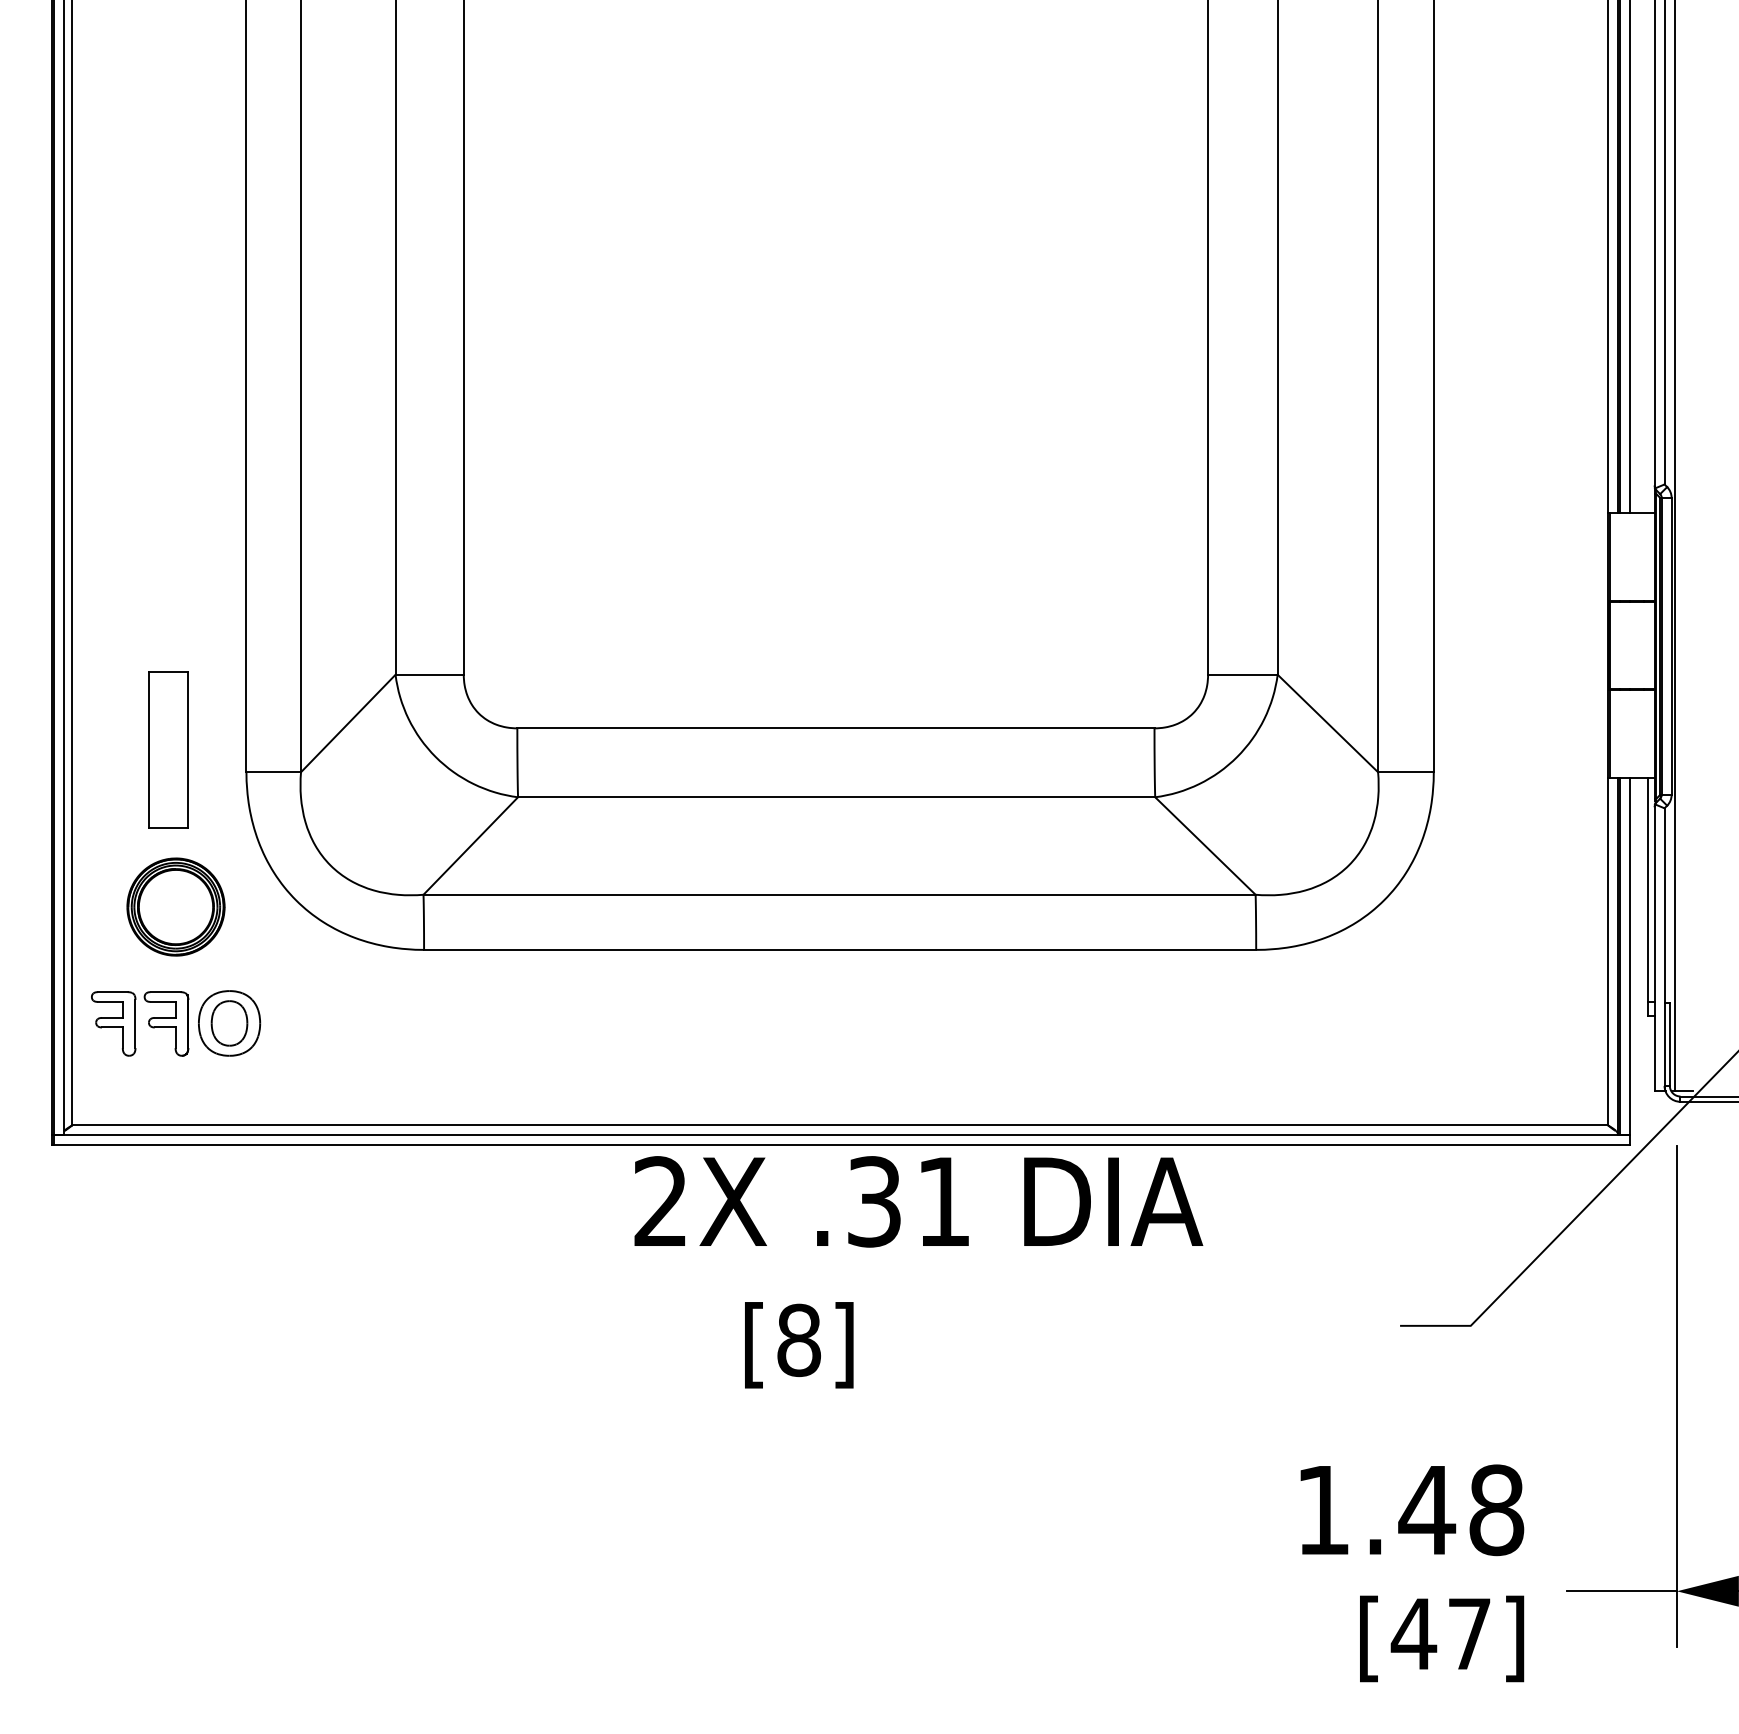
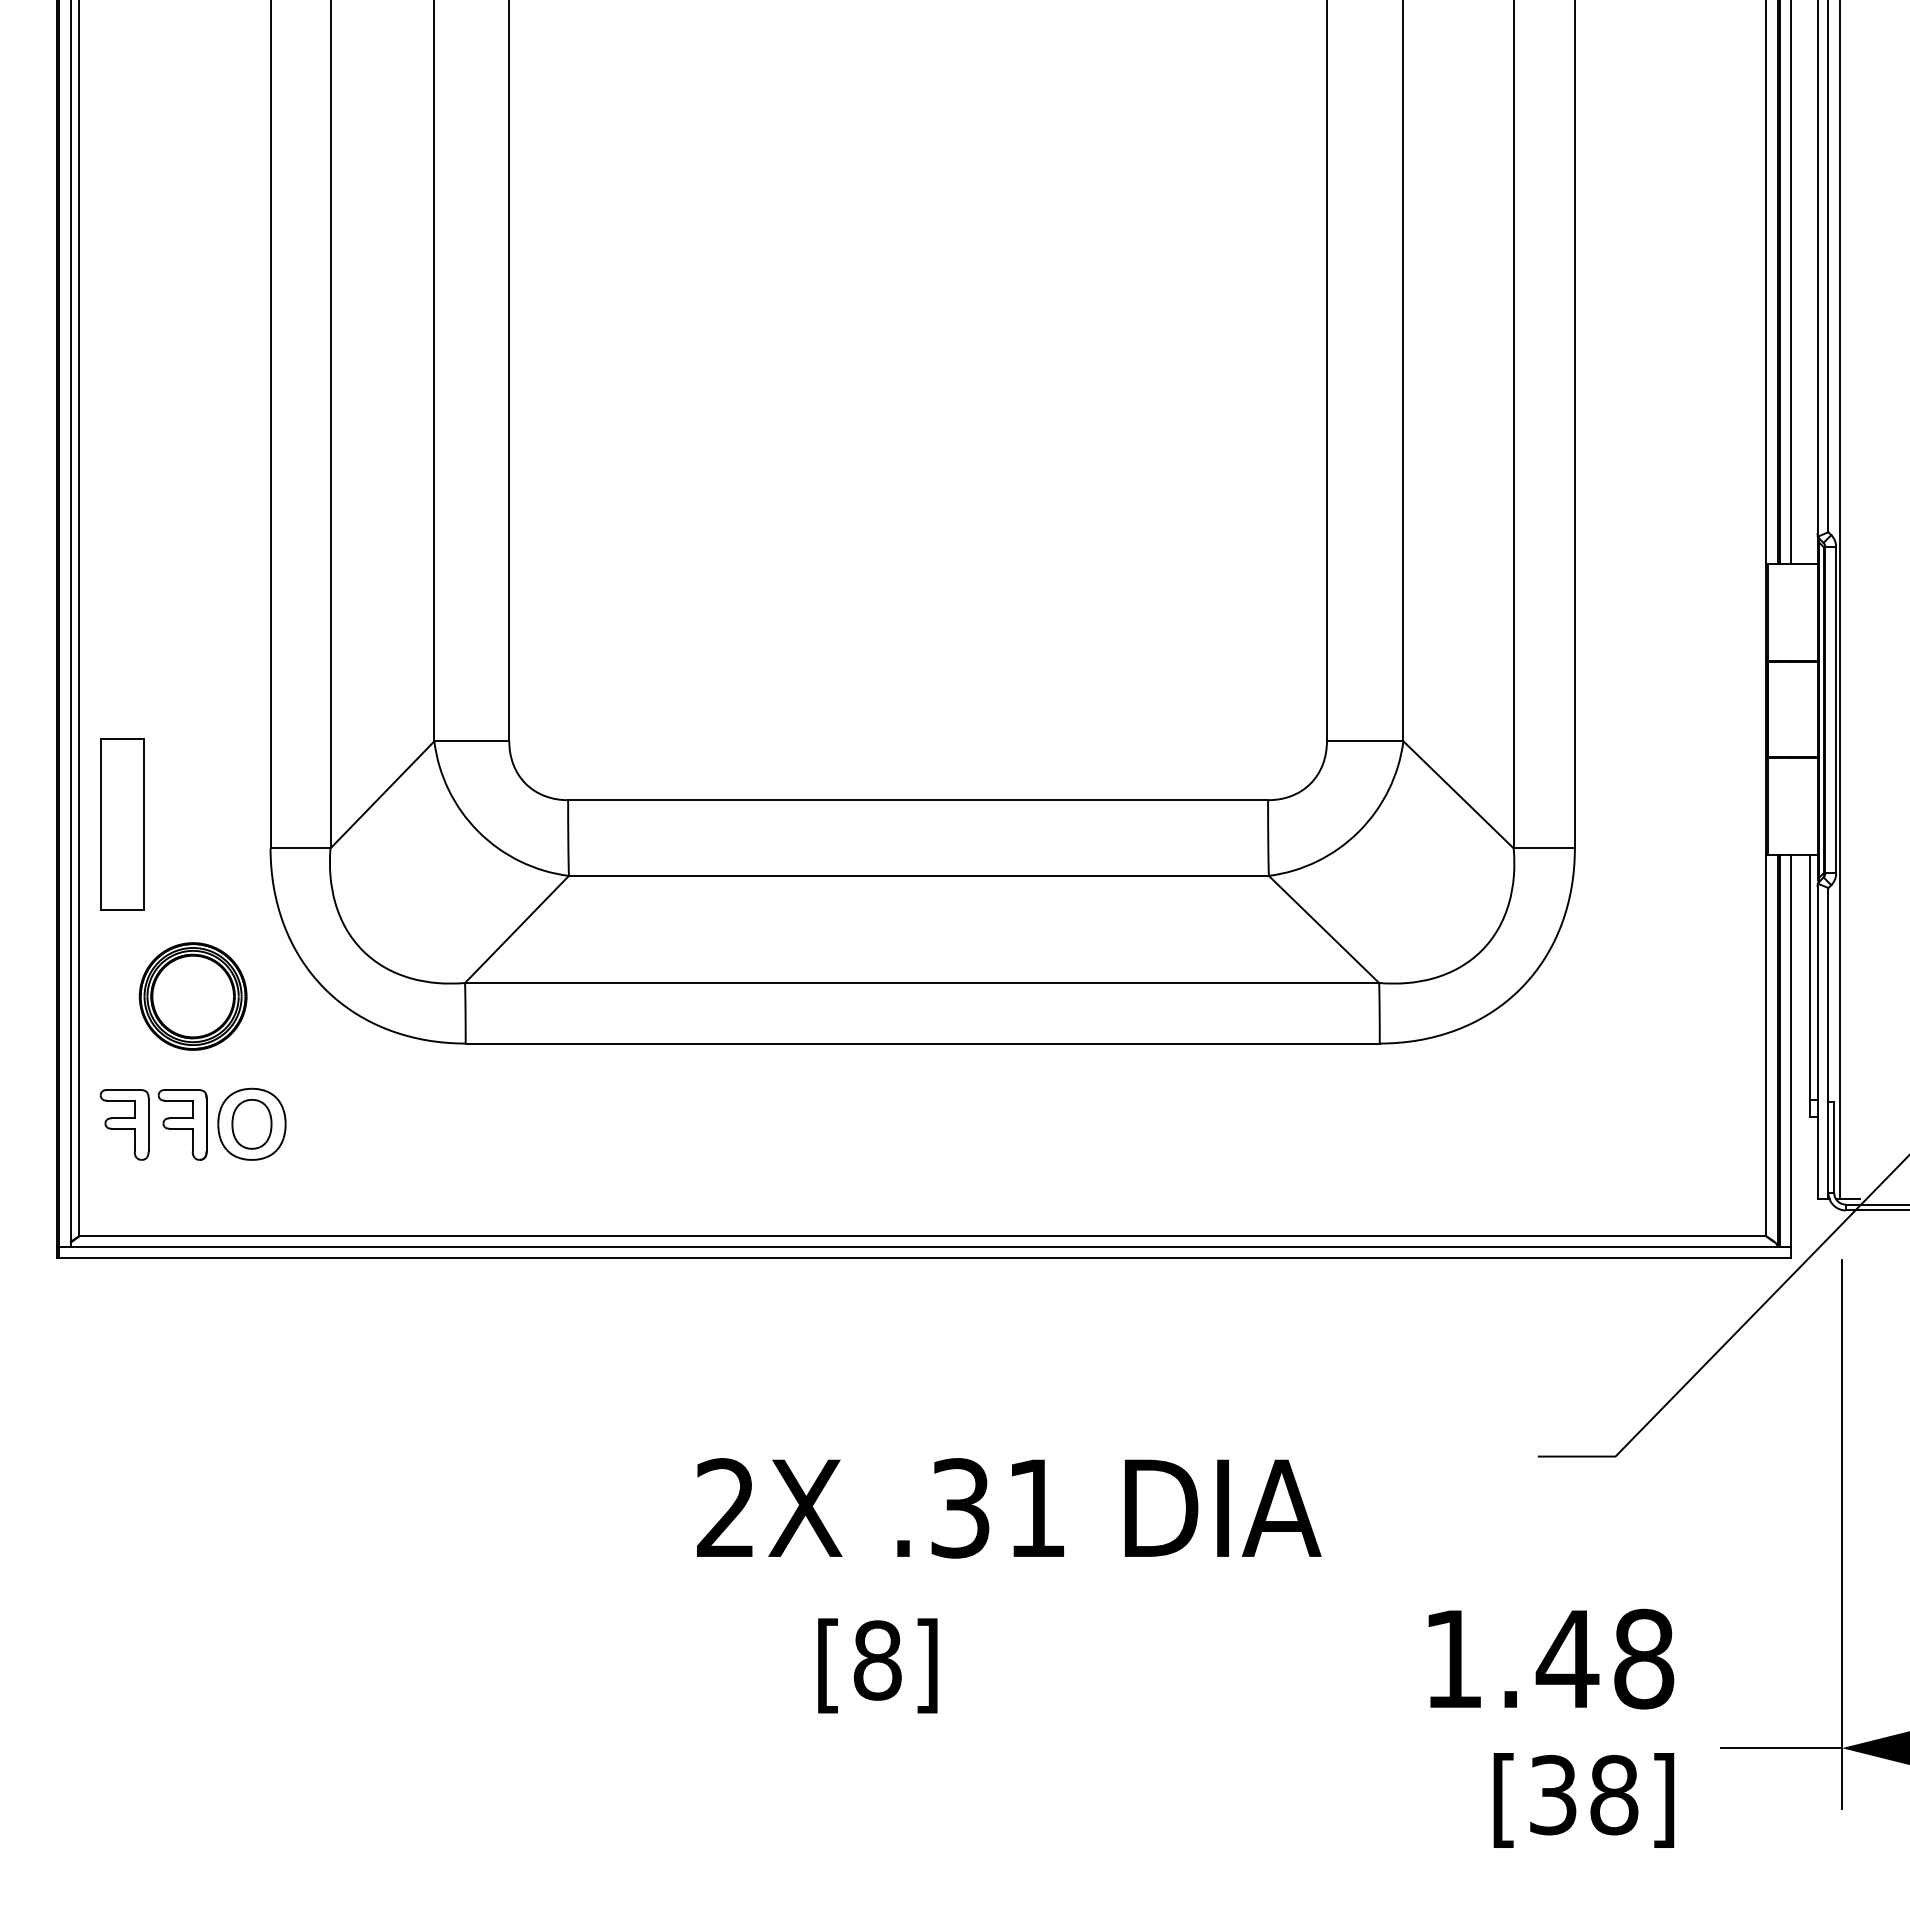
part: (169, 750) -> (122, 824), moved
text: (919, 1272) -> (1009, 1585), moved
text: (1440, 1633) -> (1582, 1794), [47] -> [38]

